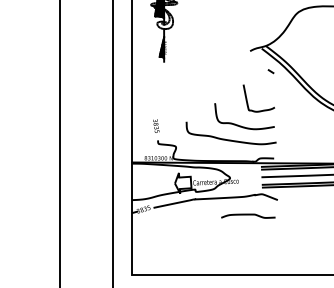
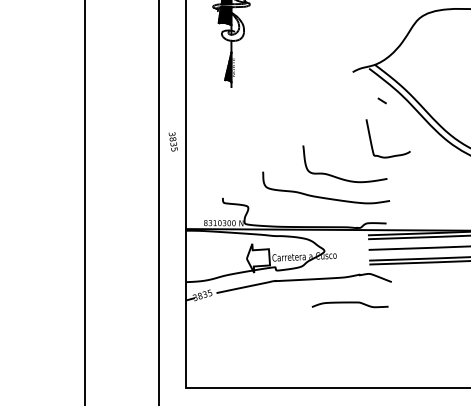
curve: (247, 101) -> (372, 143), moved
text: (155, 125) -> (172, 141), moved

